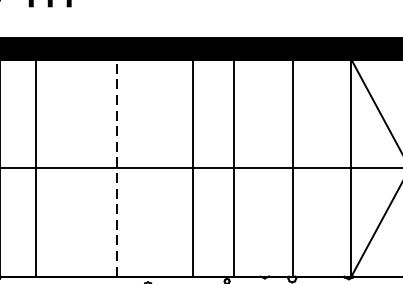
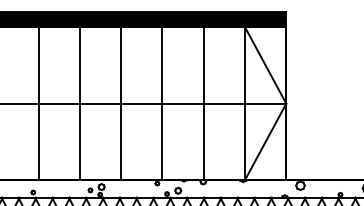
line: (35, 167) -> (38, 103), moved
line: (116, 167) -> (79, 103), dashed -> solid
line: (193, 167) -> (121, 103), moved

